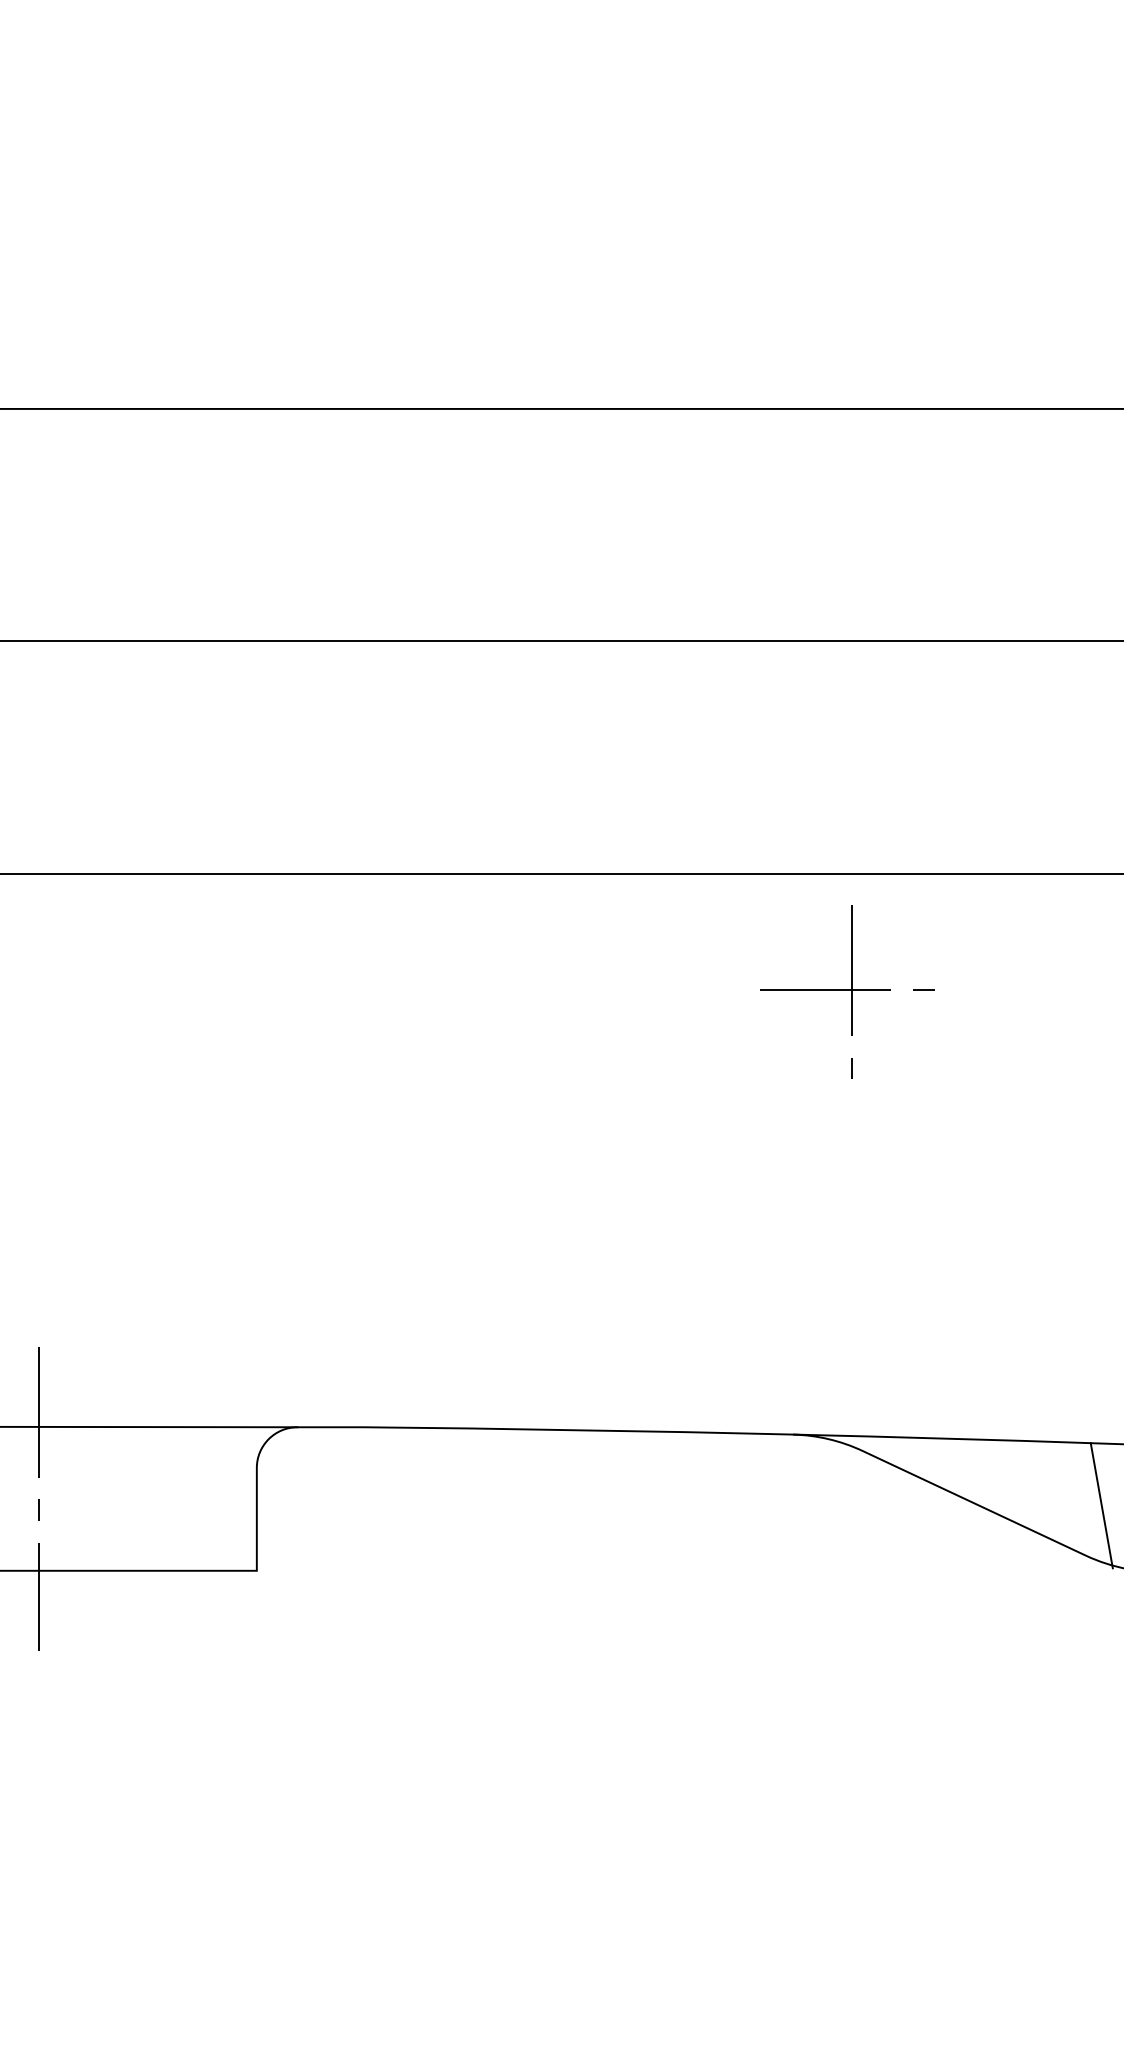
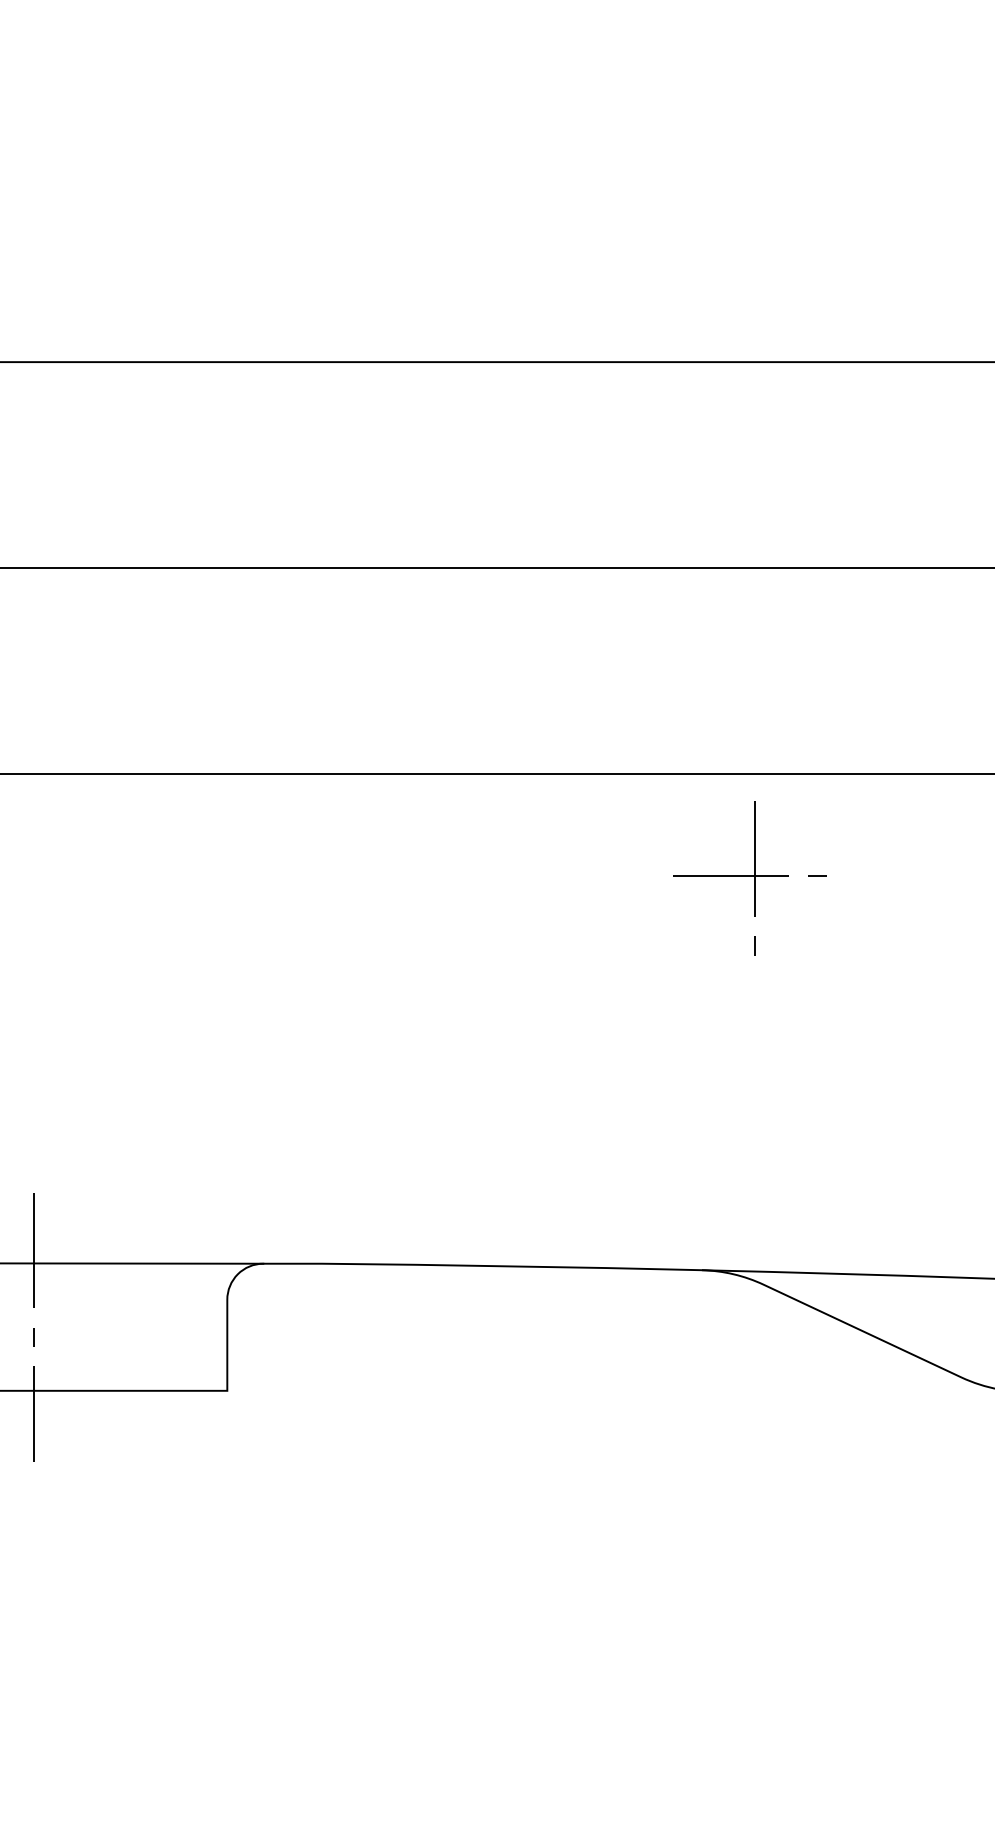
line: (1101, 1505) -> (975, 1333), removed

